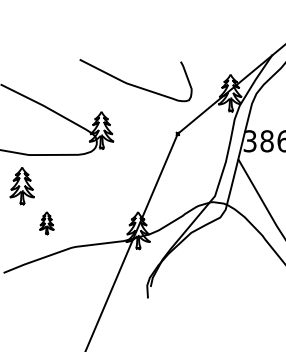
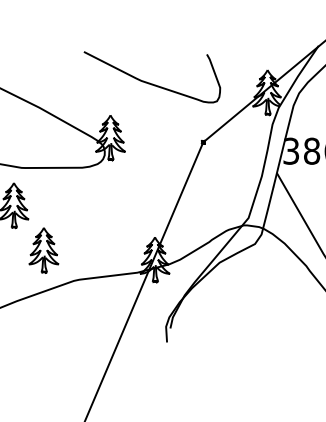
part: (46, 223) -> (43, 251), size x1.67

